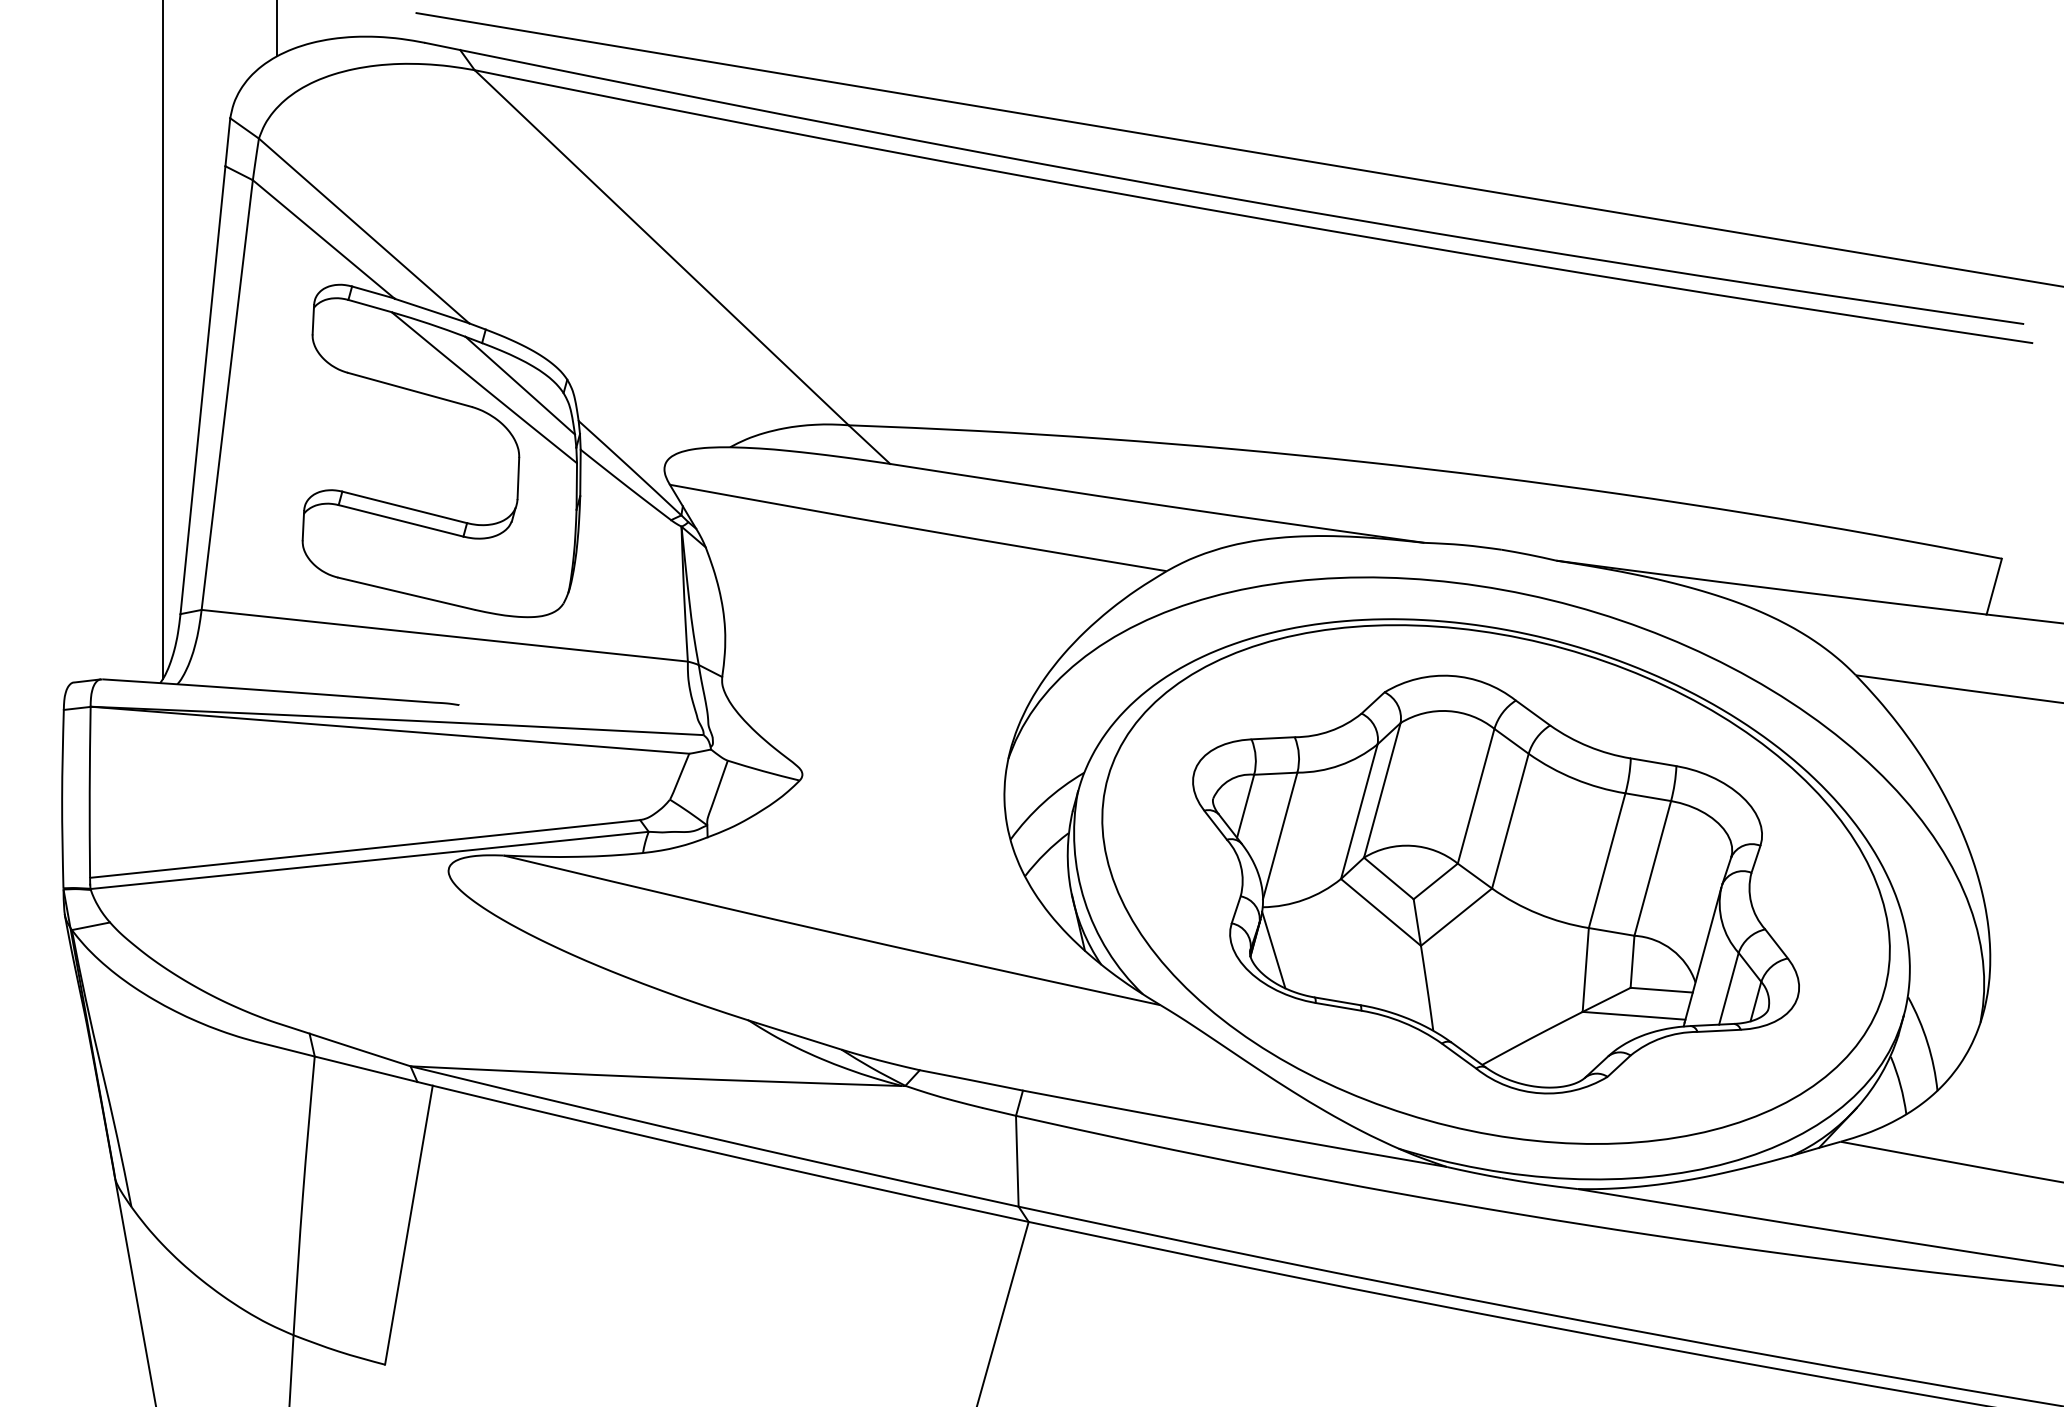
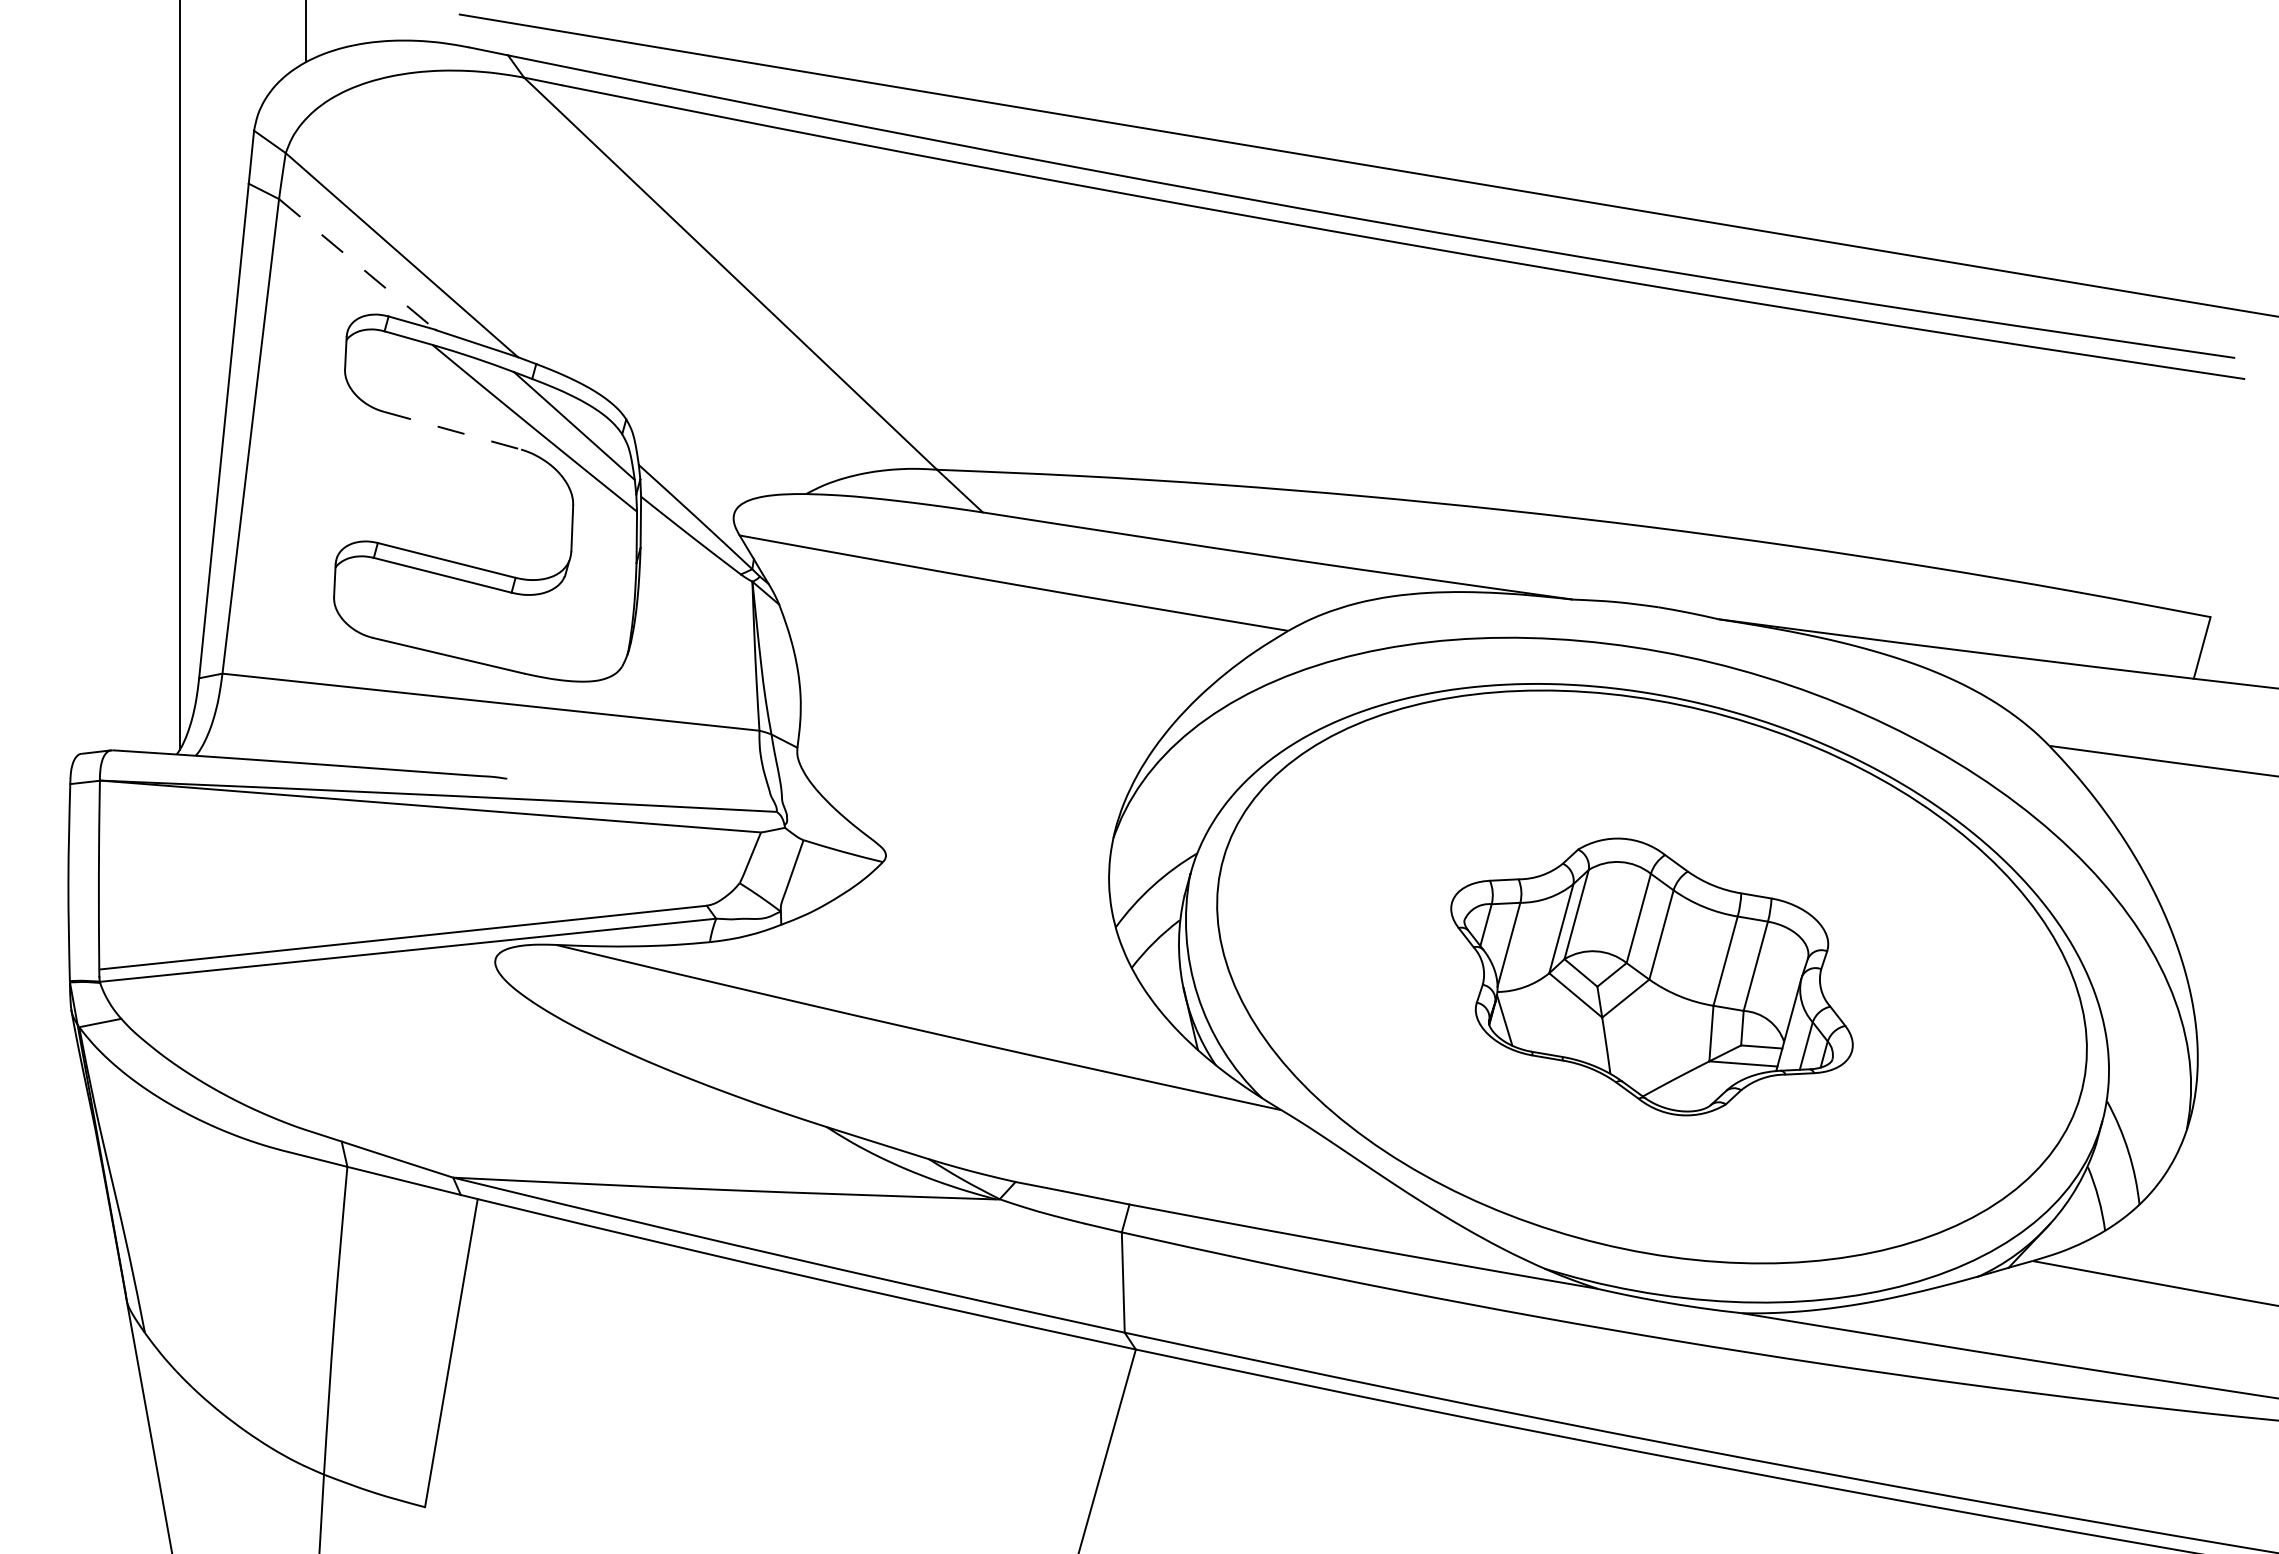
line: (323, 239) -> (357, 264), solid -> dashed
line: (410, 389) -> (453, 430), solid -> dashed
part: (1495, 884) -> (1651, 976), size x0.6

